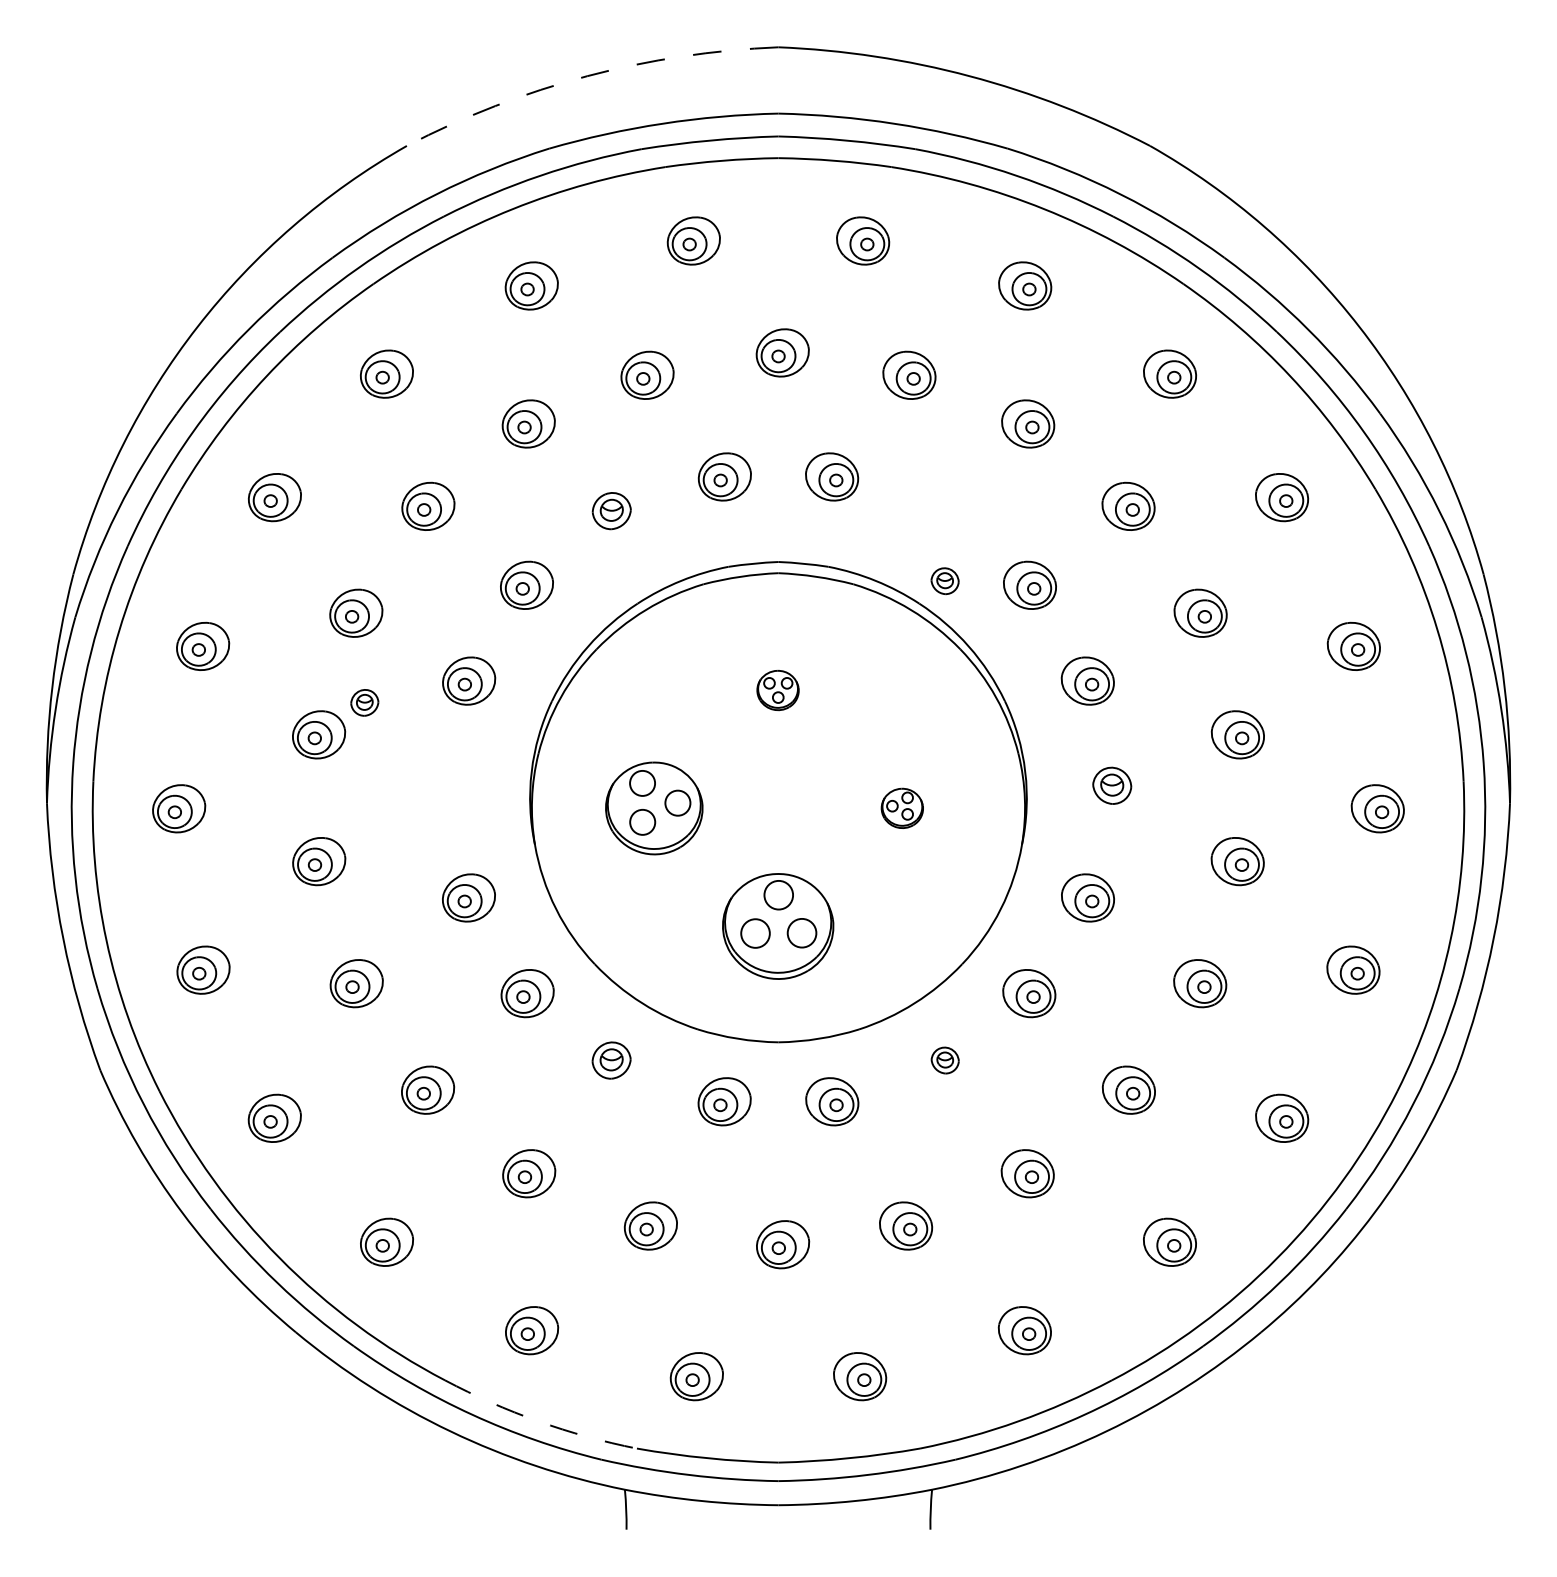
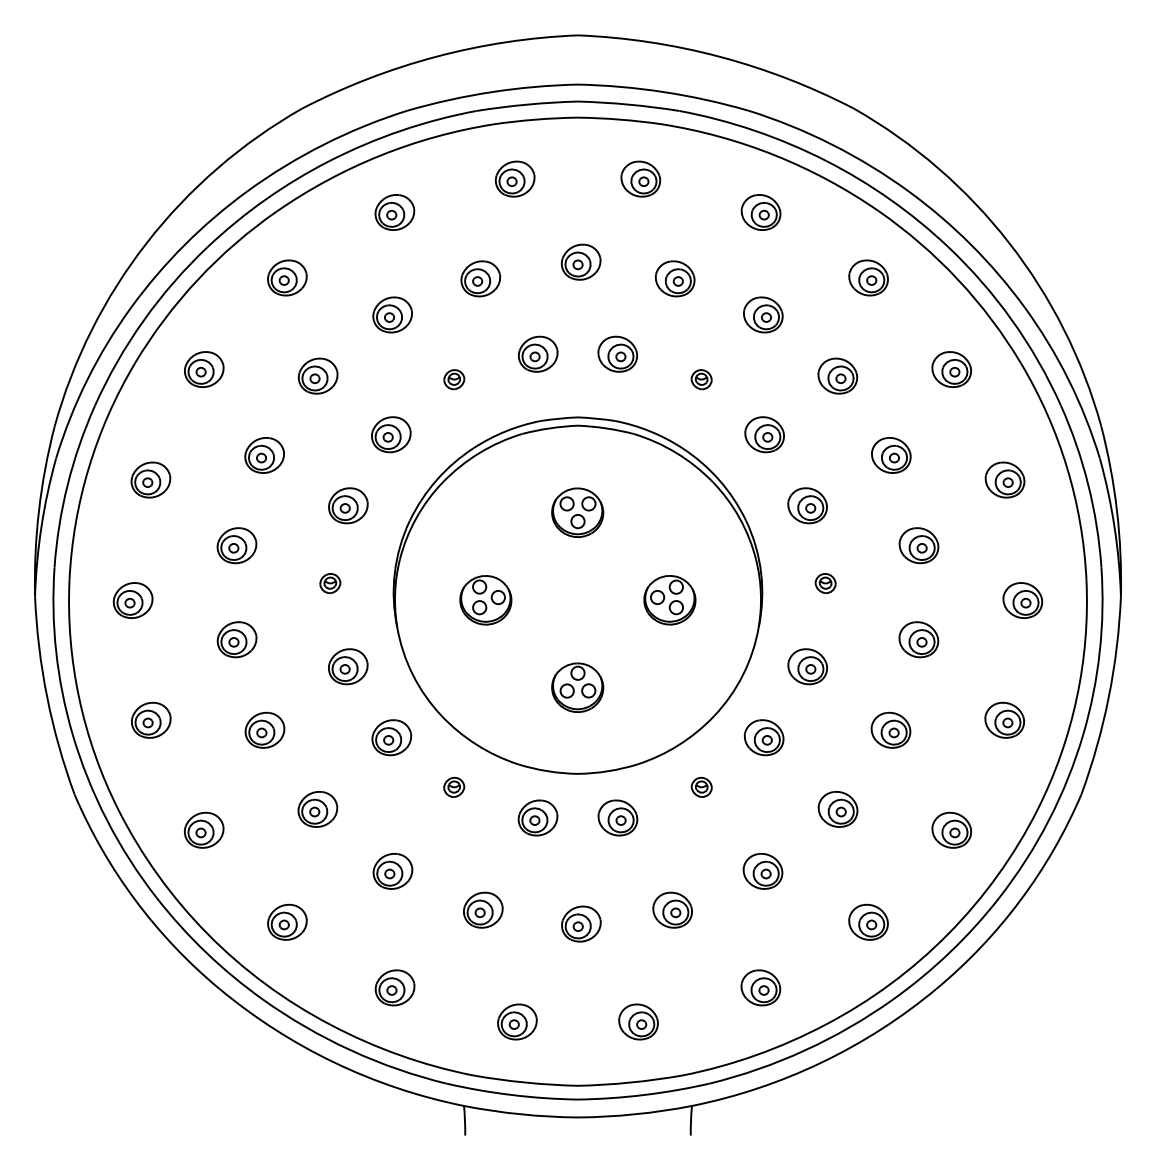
arc: (587, 76) -> (436, 57), dashed -> solid
part: (611, 511) -> (454, 379), size x0.71
part: (944, 581) -> (701, 379), moved
part: (777, 690) -> (577, 512), size x1.67
part: (364, 702) -> (330, 583), moved
part: (1111, 785) -> (825, 583), size x0.71
part: (654, 808) -> (485, 600), size x0.71
part: (902, 808) -> (670, 600), size x1.67
part: (777, 925) -> (577, 687), size x0.62
part: (611, 1060) -> (454, 787), size x0.71
arc: (538, 1421) -> (399, 1055), dashed -> solid

